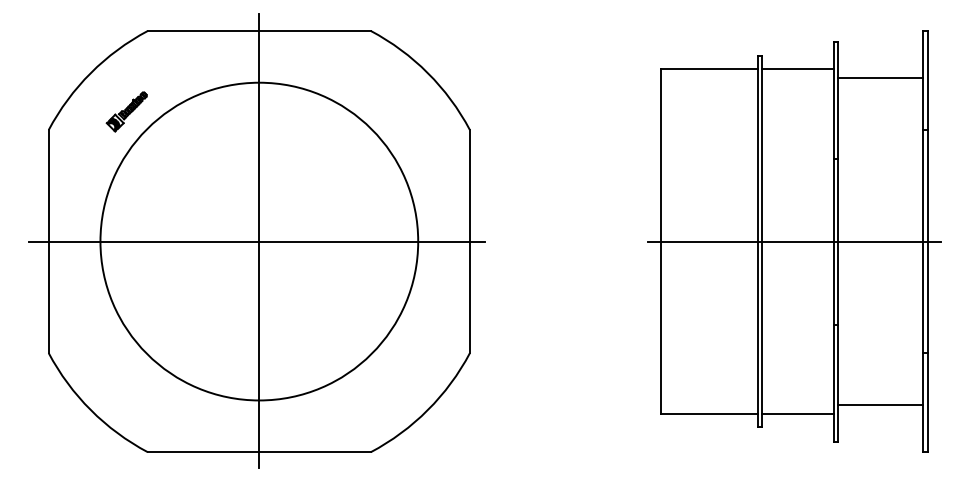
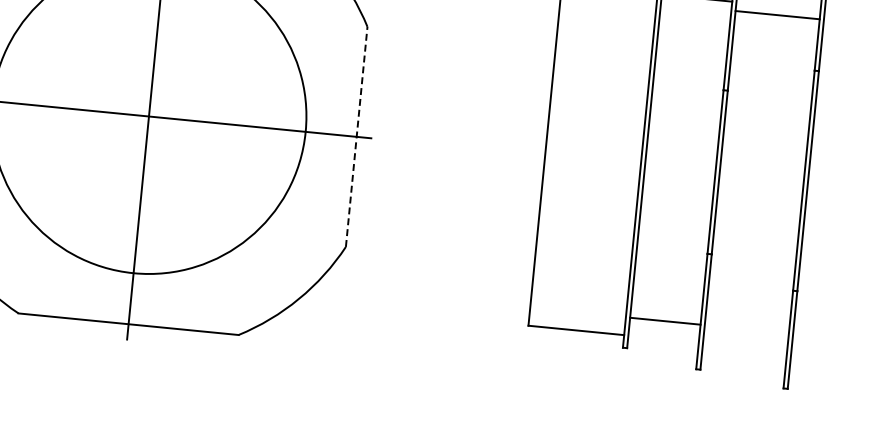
line: (469, 241) -> (356, 136), solid -> dashed
line: (793, 241) -> (675, 168), removed
line: (880, 405) -> (745, 338), removed
line: (797, 414) -> (664, 321), moved

